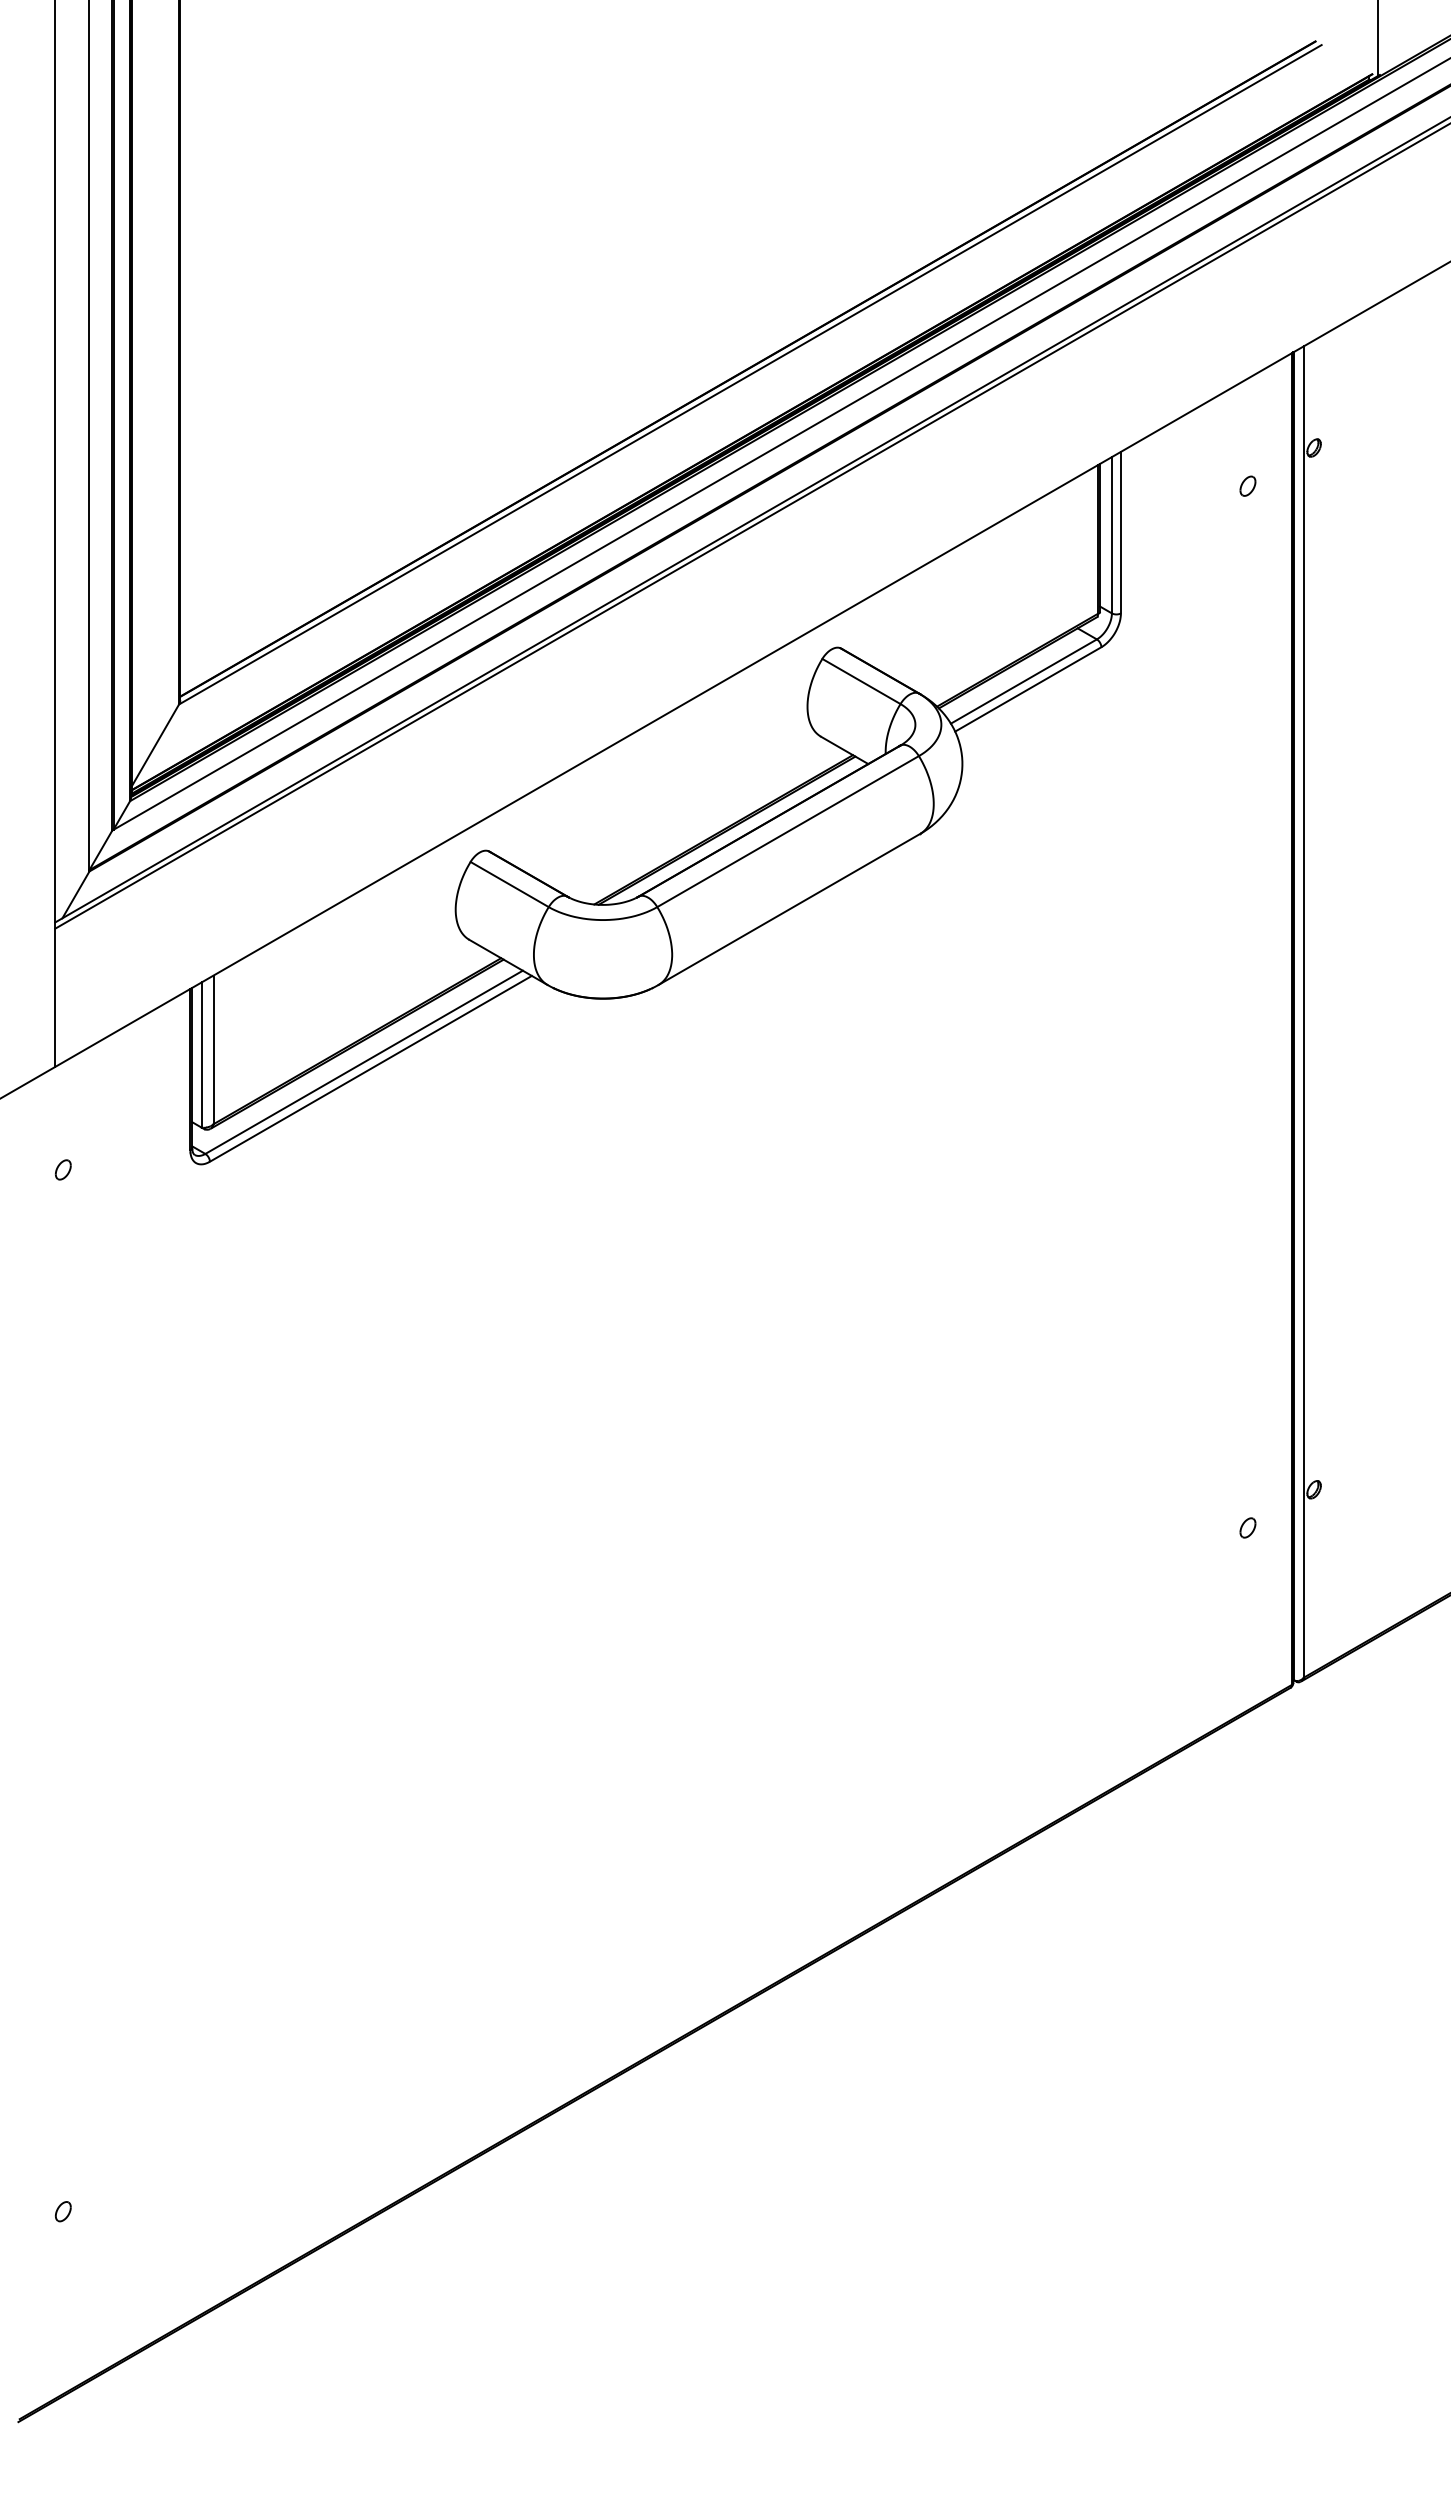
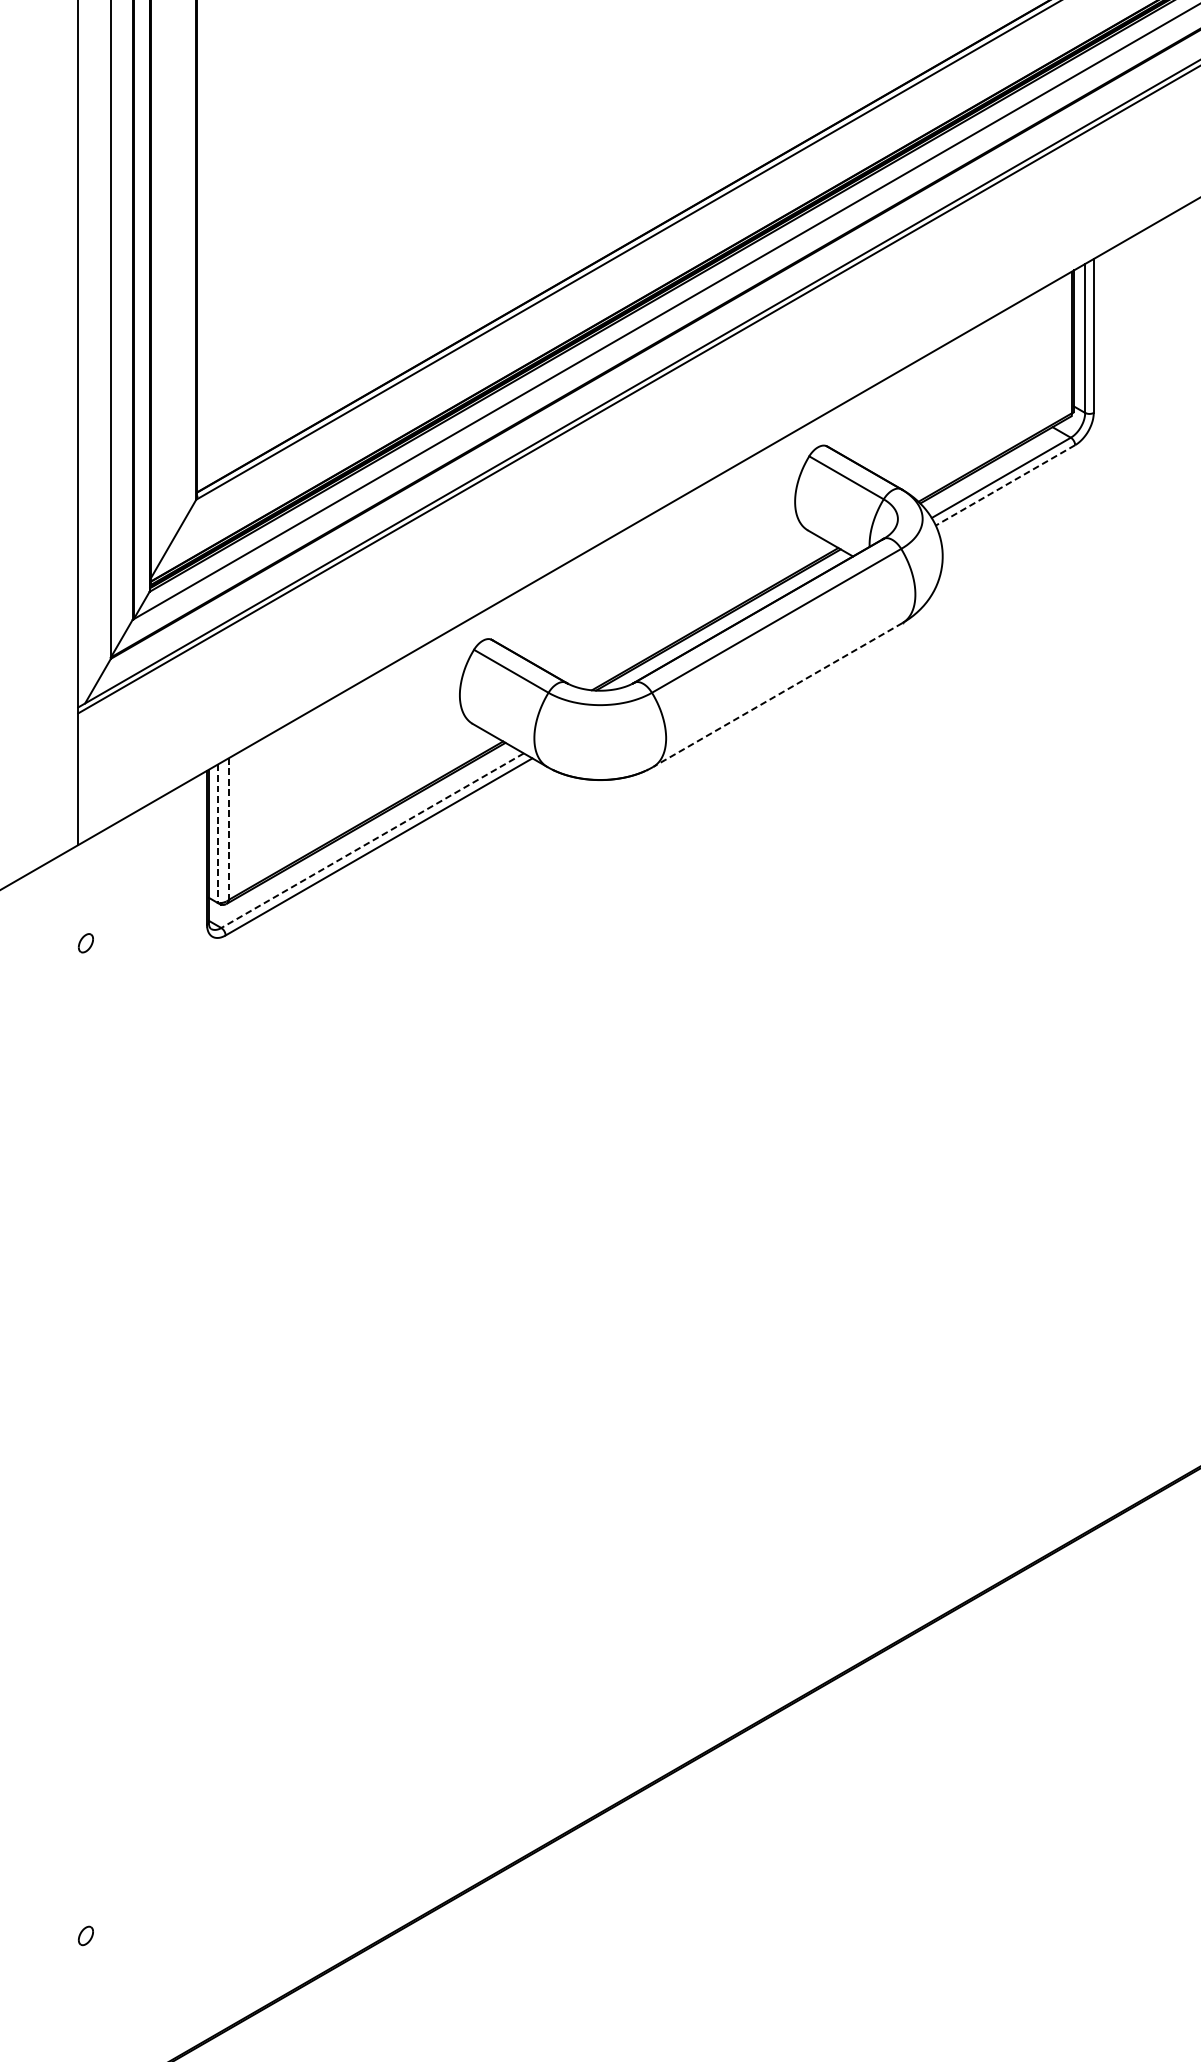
line: (1027, 689) -> (1004, 485), solid -> dashed
line: (788, 909) -> (776, 695), solid -> dashed
line: (213, 1050) -> (229, 829), solid -> dashed
line: (201, 1055) -> (217, 834), solid -> dashed
line: (363, 1062) -> (372, 840), solid -> dashed

